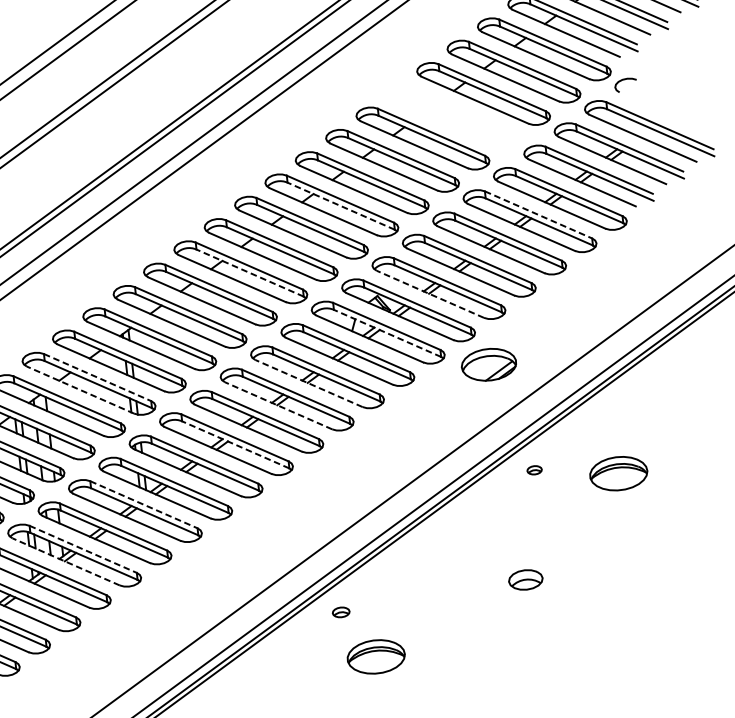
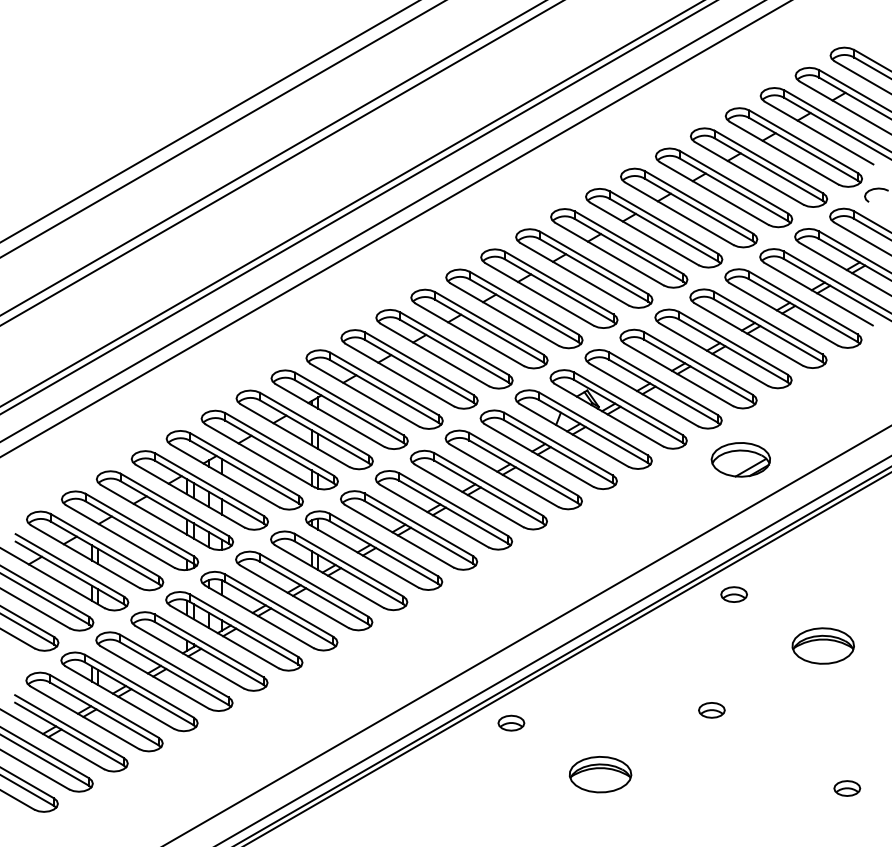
part: (453, 115) -> (689, 207), added
line: (341, 206) -> (559, 290), dashed -> solid
line: (538, 215) -> (768, 323), dashed -> solid
line: (250, 273) -> (454, 351), dashed -> solid
line: (430, 293) -> (643, 394), dashed -> solid
line: (387, 333) -> (593, 431), dashed -> solid
part: (488, 364) -> (740, 459), moved
line: (97, 377) -> (279, 444), dashed -> solid
line: (309, 383) -> (504, 475), dashed -> solid
line: (80, 389) -> (259, 455), dashed -> solid
line: (278, 405) -> (469, 495), dashed -> solid
line: (235, 445) -> (418, 532), dashed -> solid
part: (534, 470) -> (733, 594), size x1.67
part: (617, 473) -> (822, 645), moved
line: (144, 504) -> (314, 585), dashed -> solid
line: (83, 549) -> (244, 625), dashed -> solid
line: (66, 562) -> (224, 637), dashed -> solid
part: (525, 580) -> (711, 710), size x0.71
part: (341, 611) -> (511, 722), size x1.43
part: (659, 638) -> (847, 788), added
part: (376, 656) -> (600, 774), moved

